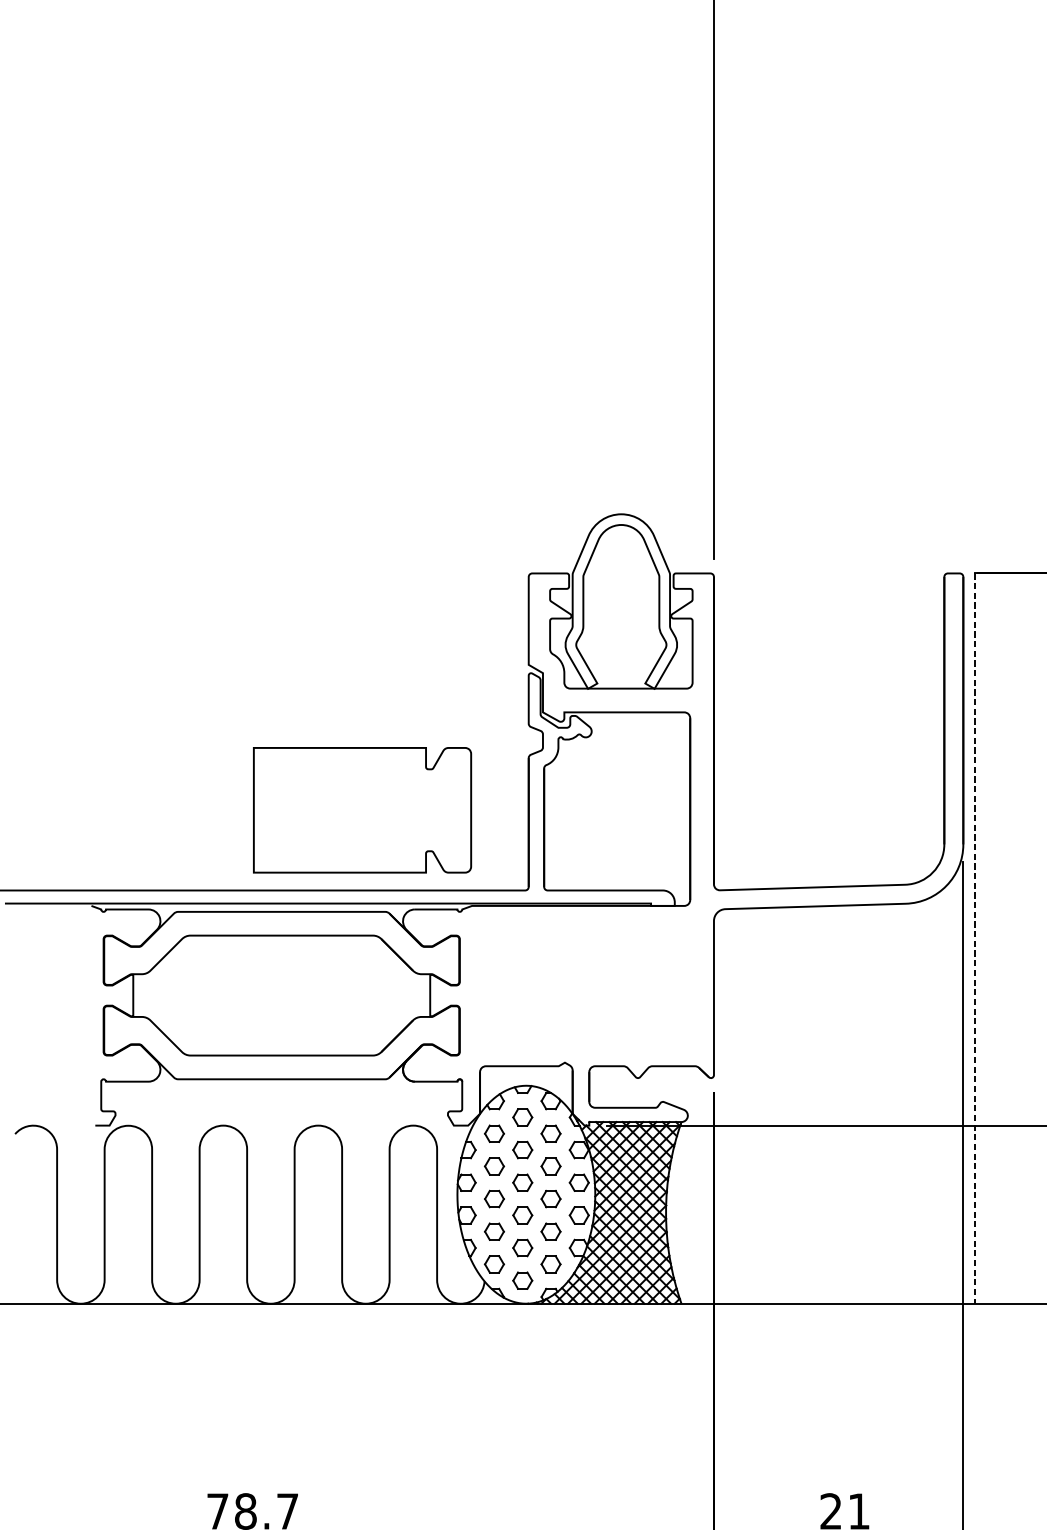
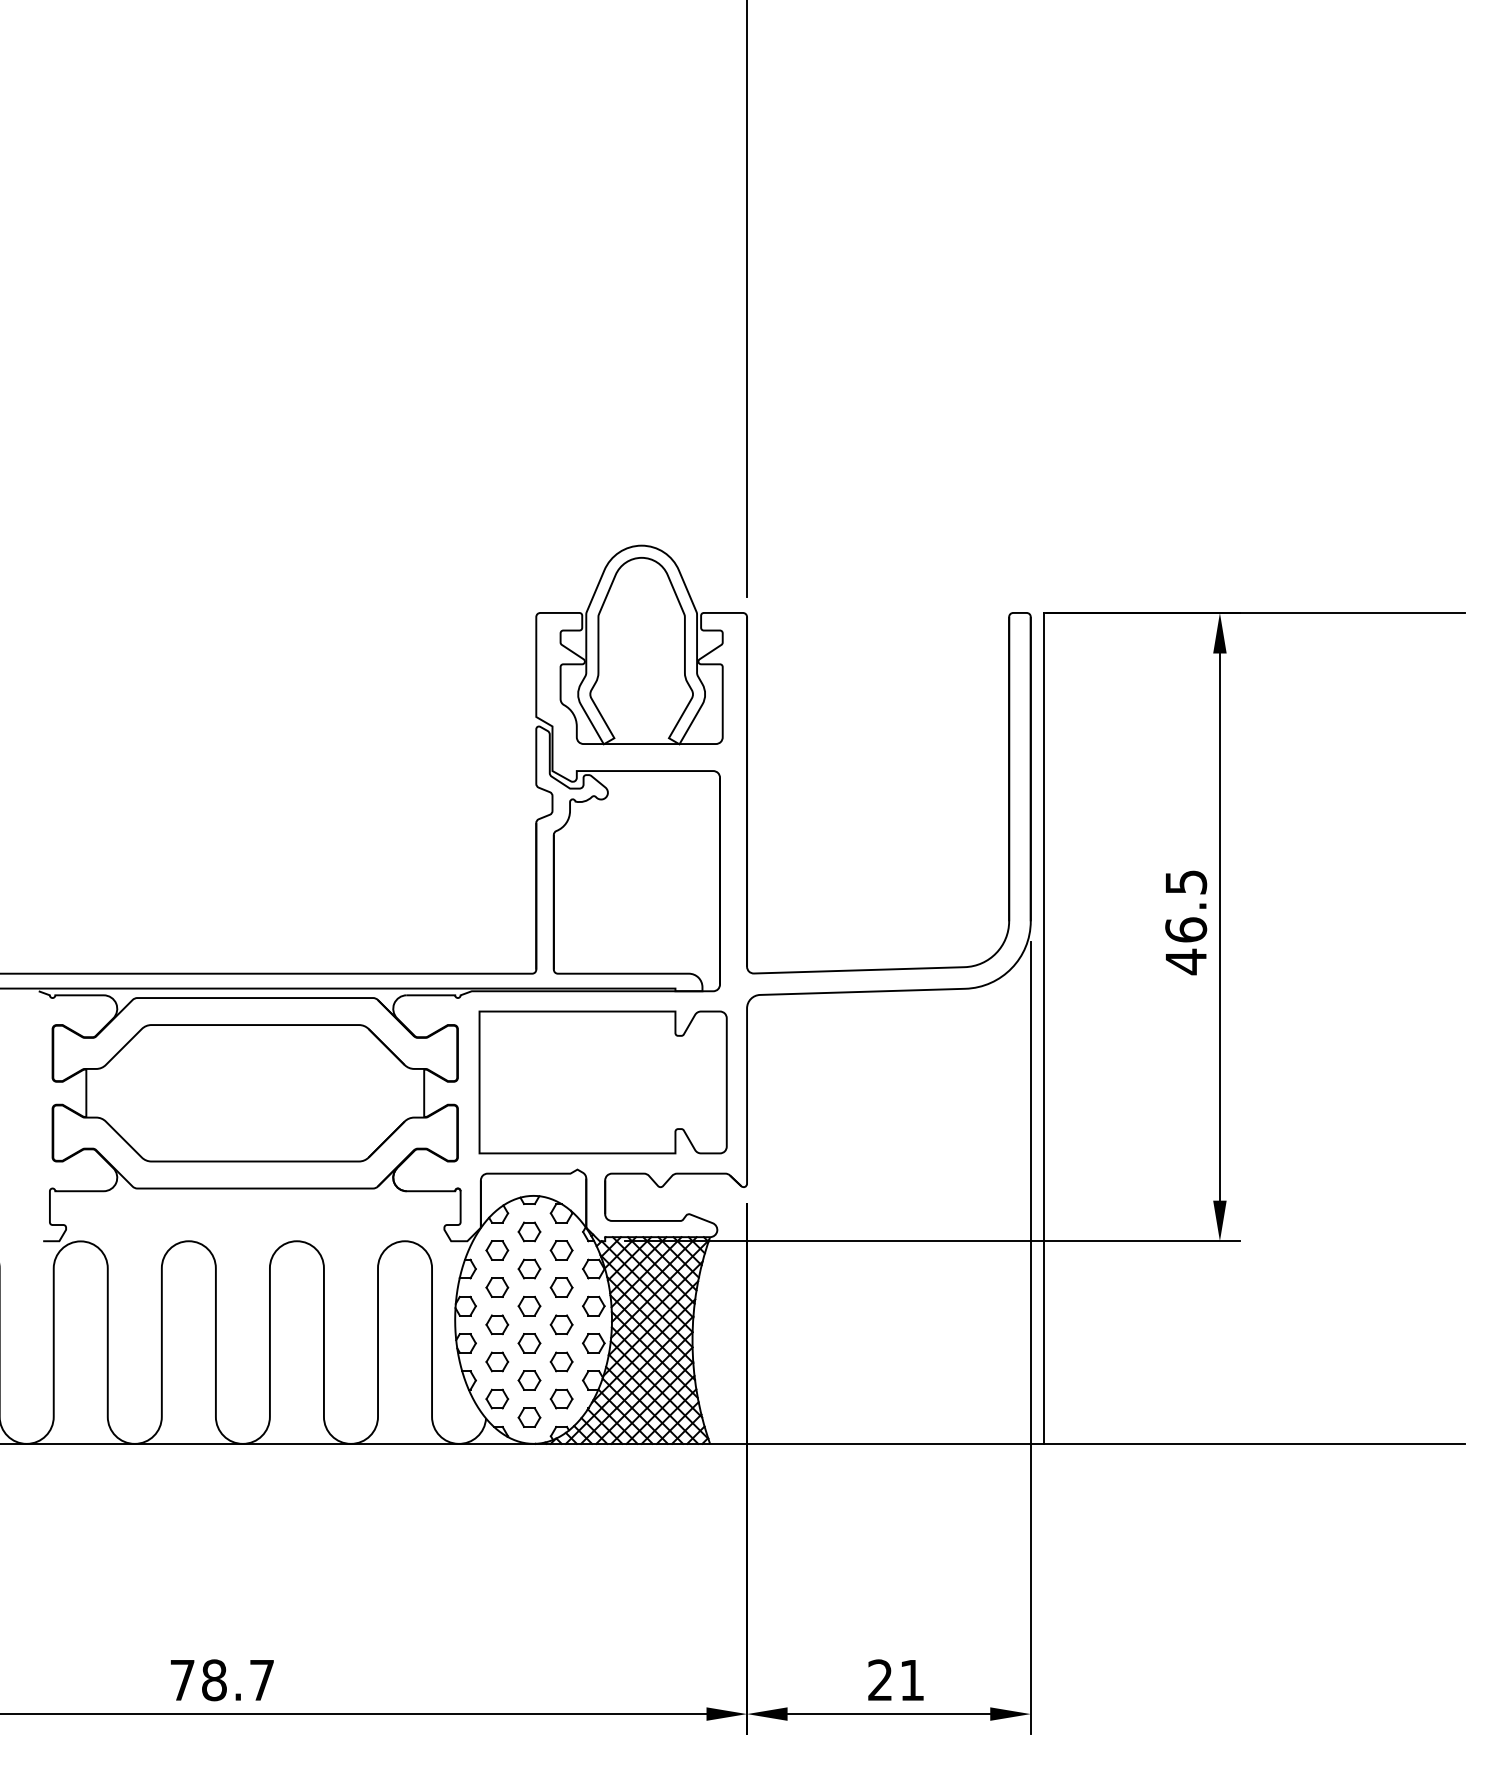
part: (361, 810) -> (602, 1082), moved
line: (975, 938) -> (1044, 1028), dashed -> solid

